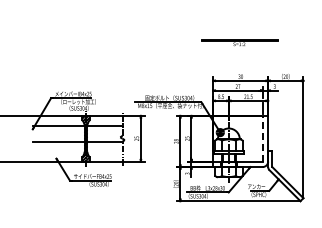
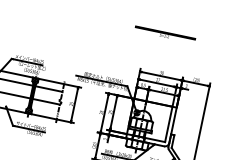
part: (239, 42) -> (164, 34), moved
line: (262, 138) -> (168, 124), dashed -> solid

